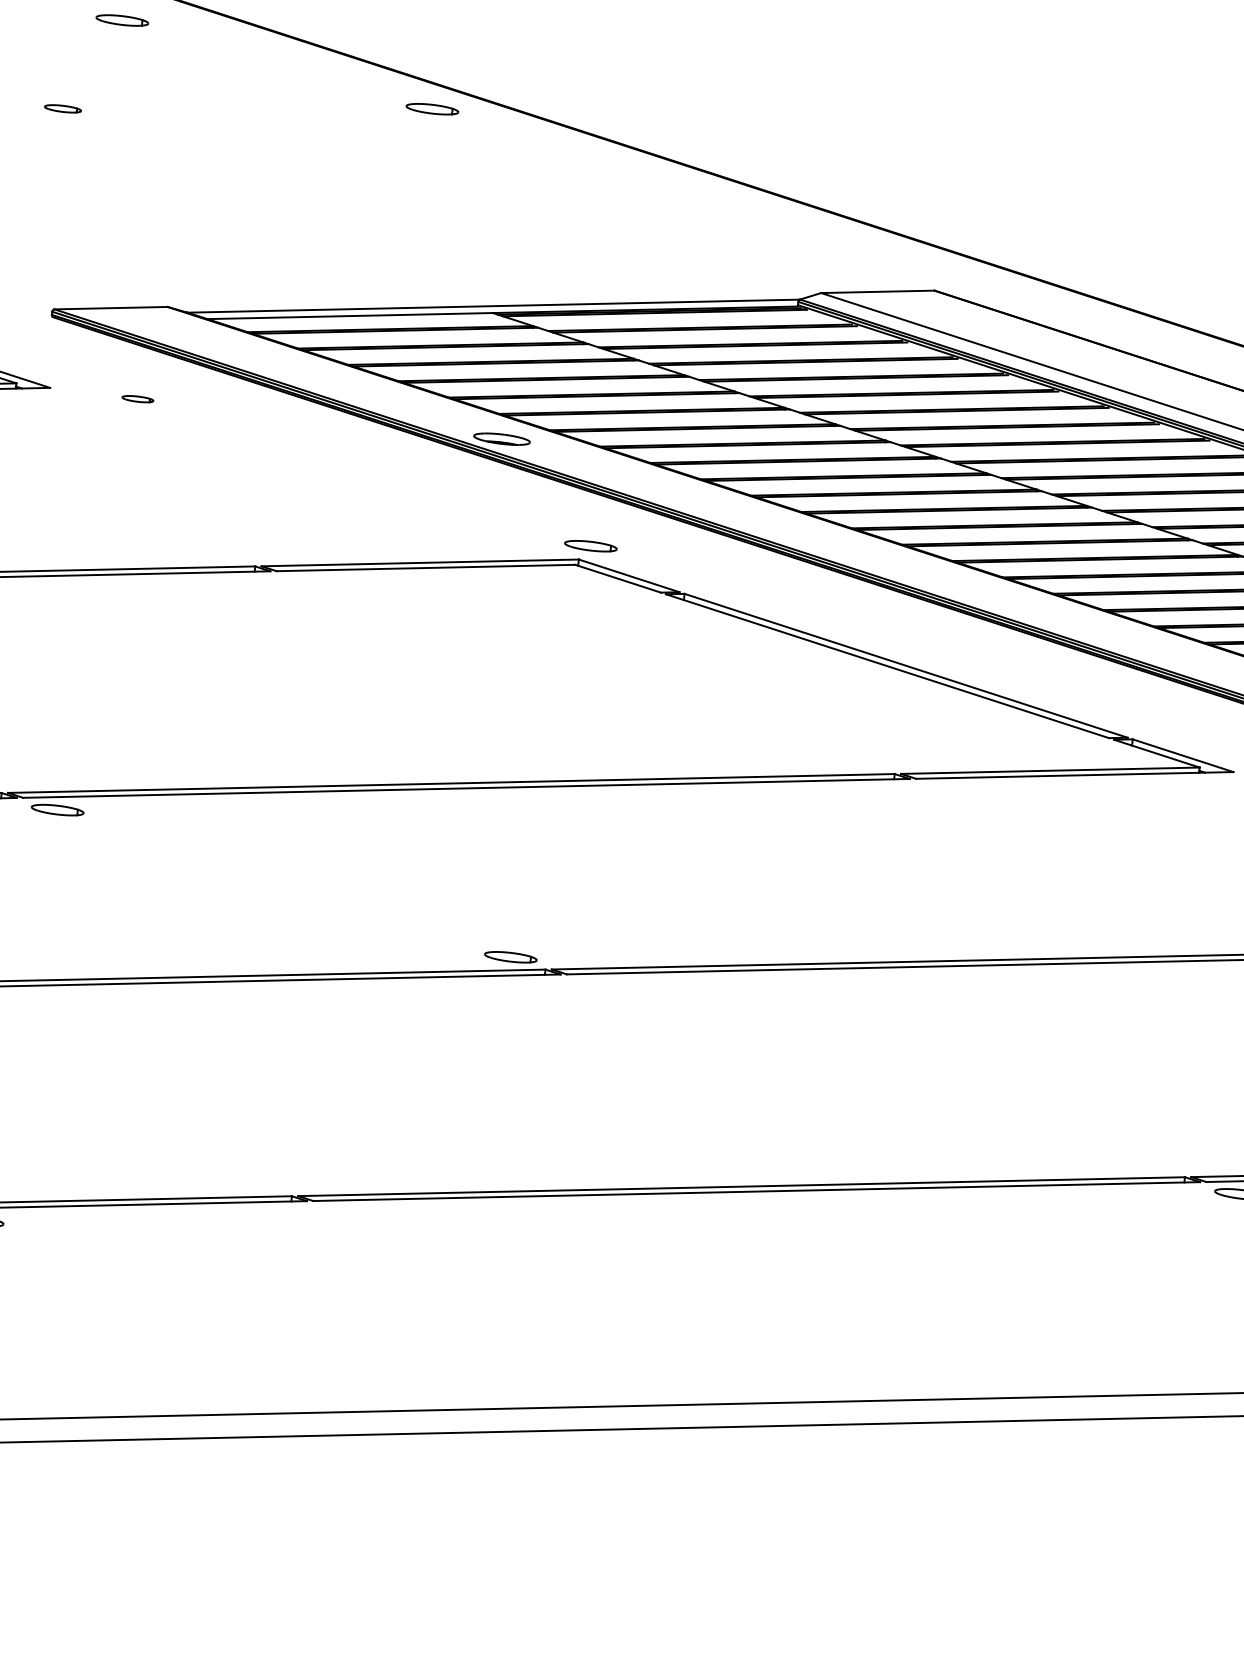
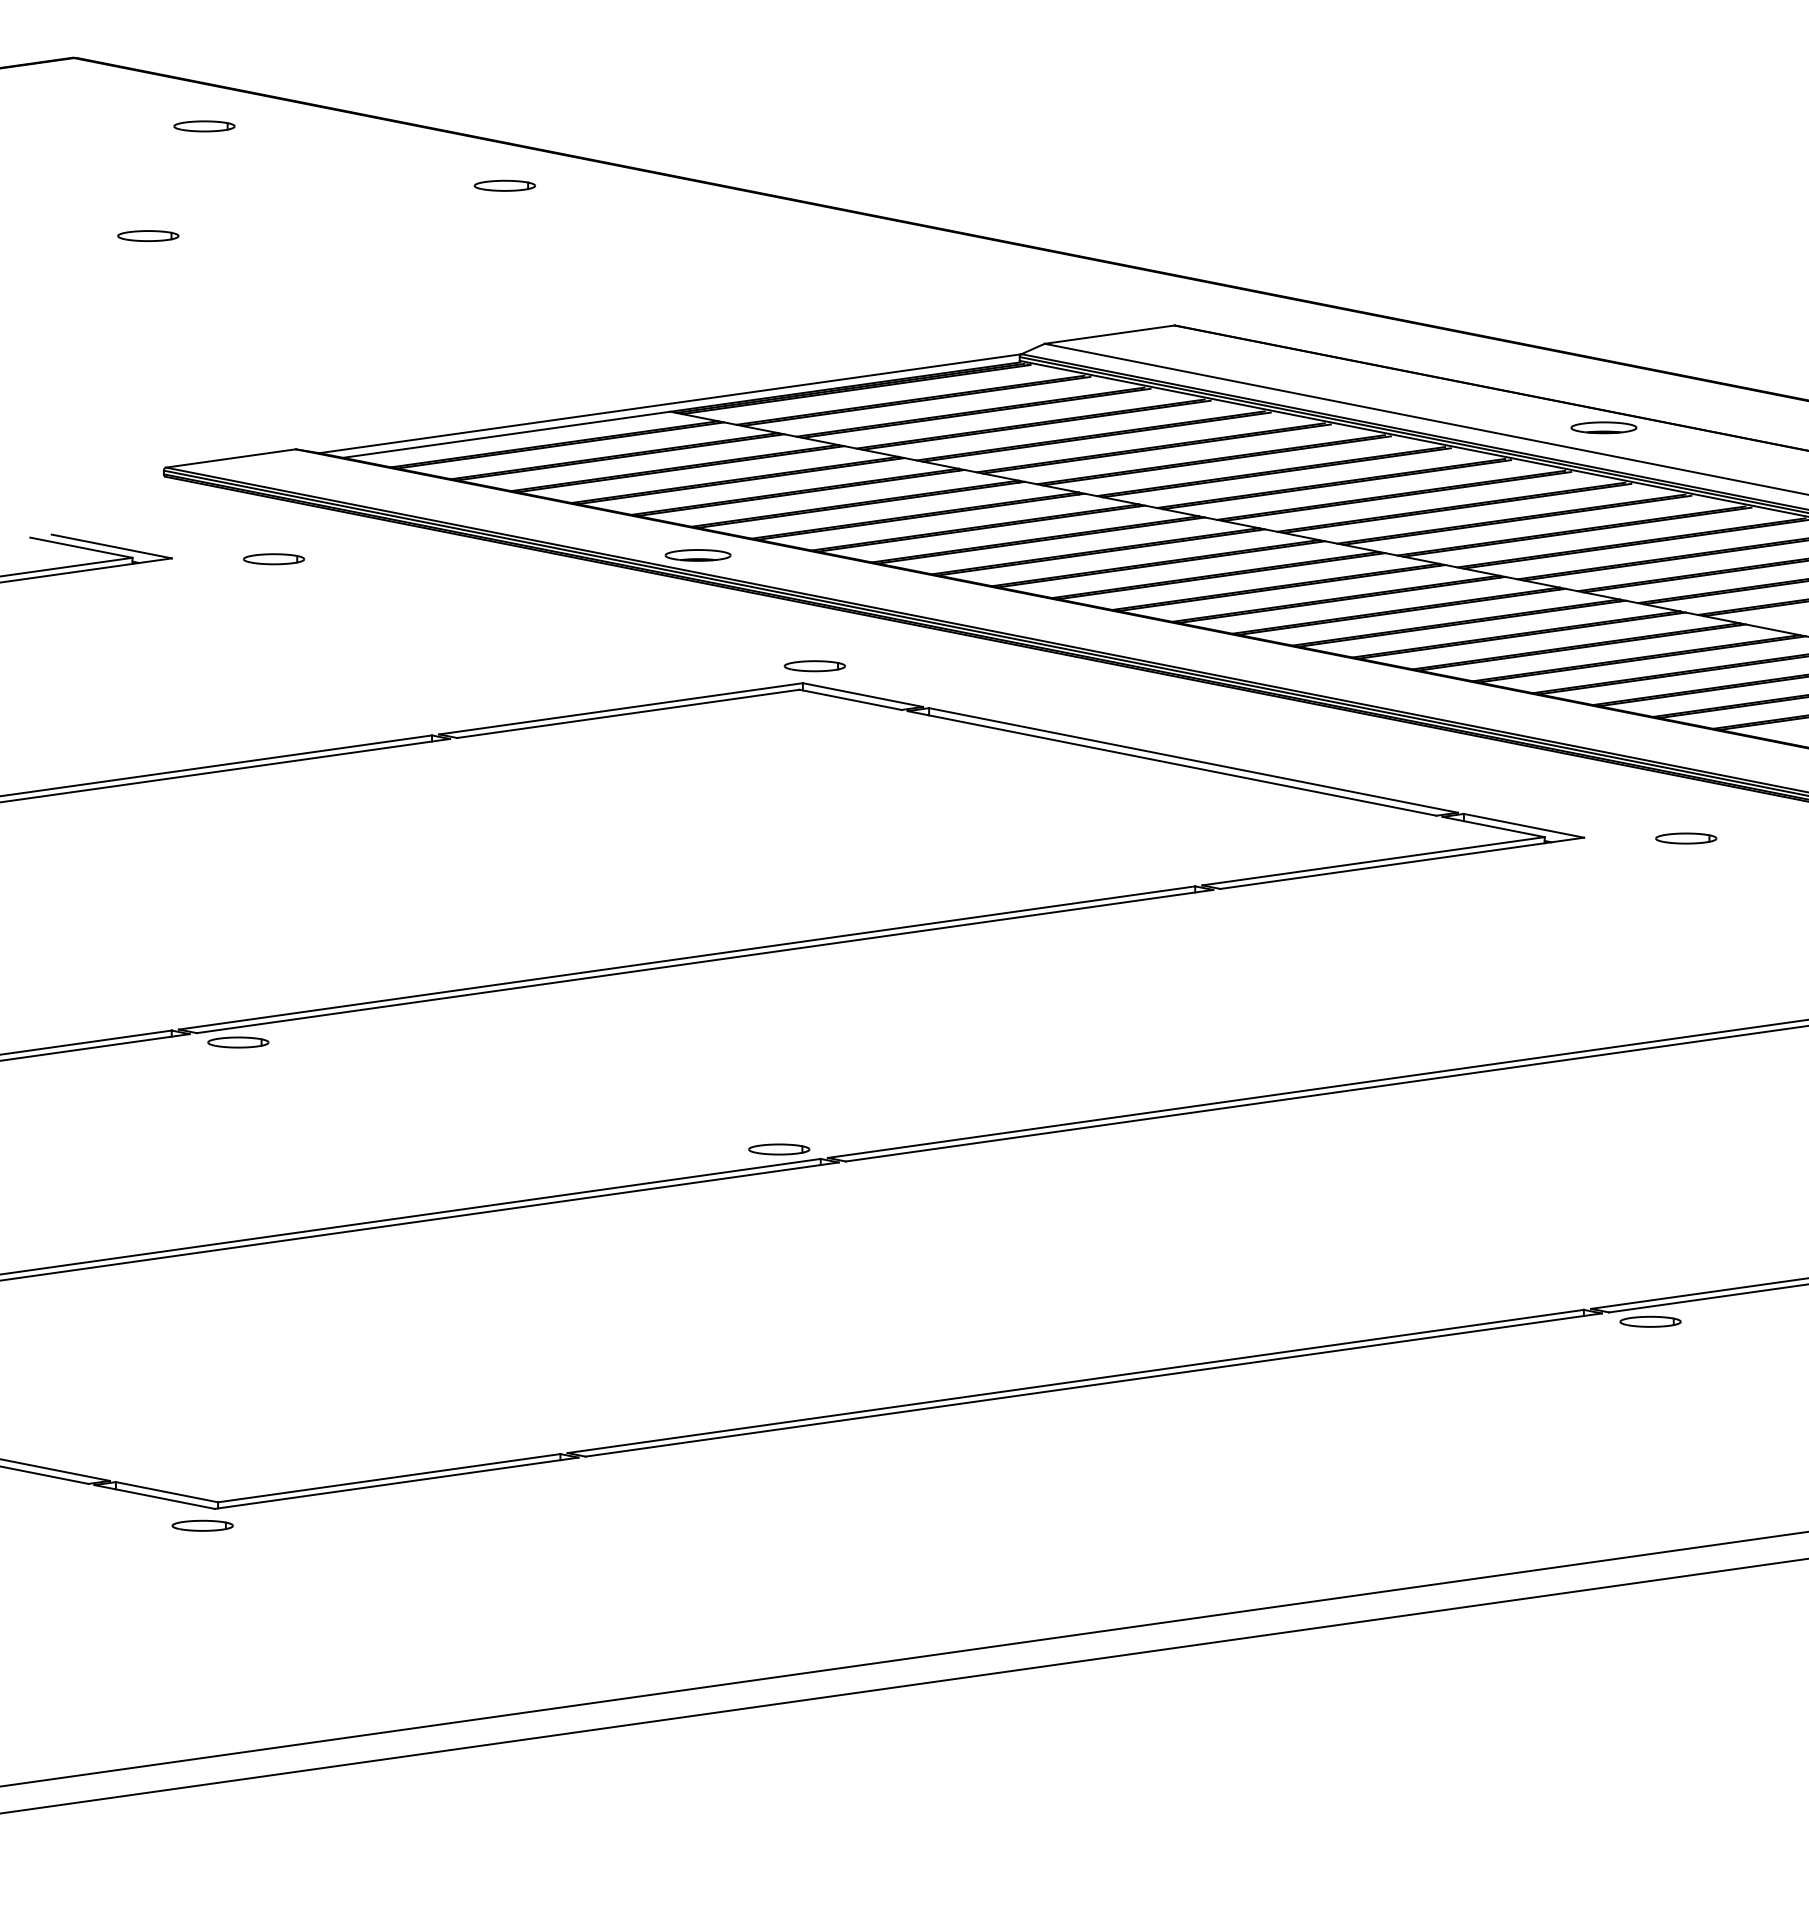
part: (63, 108) -> (148, 235), size x1.43
part: (432, 108) -> (504, 185), moved
part: (138, 399) -> (274, 559), size x1.67

